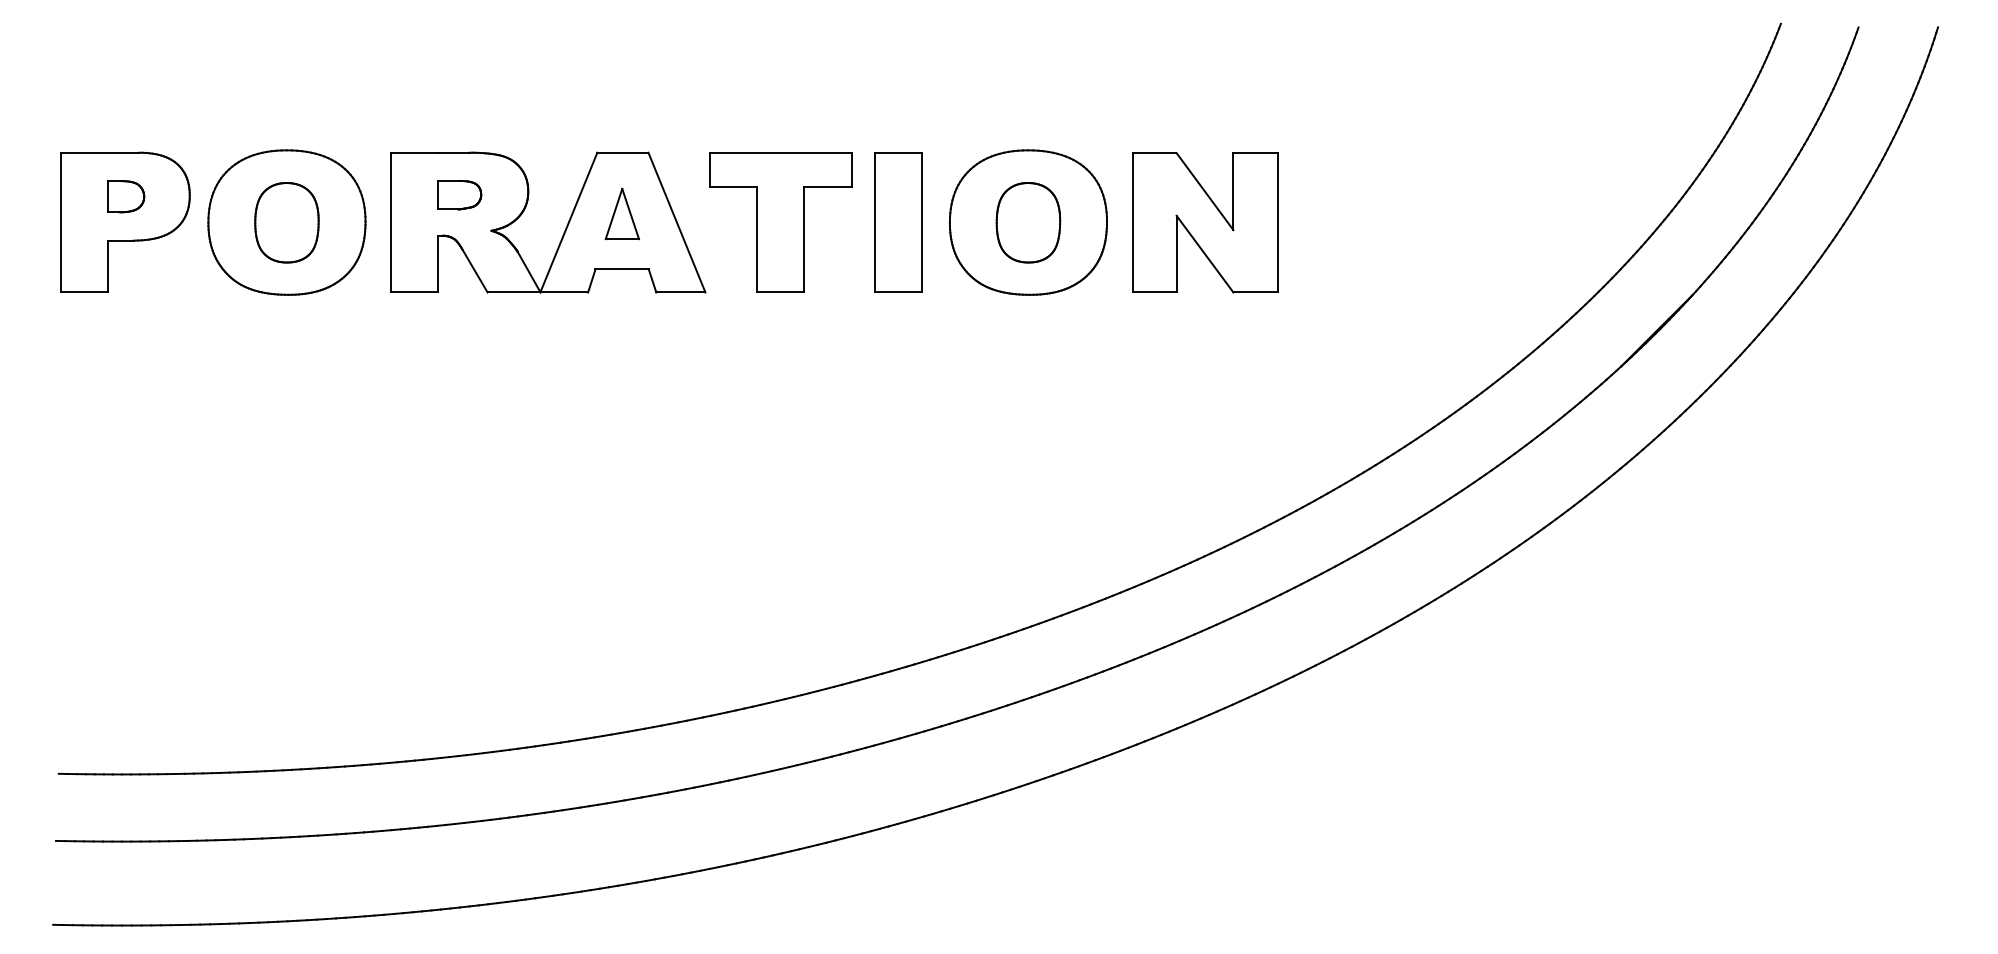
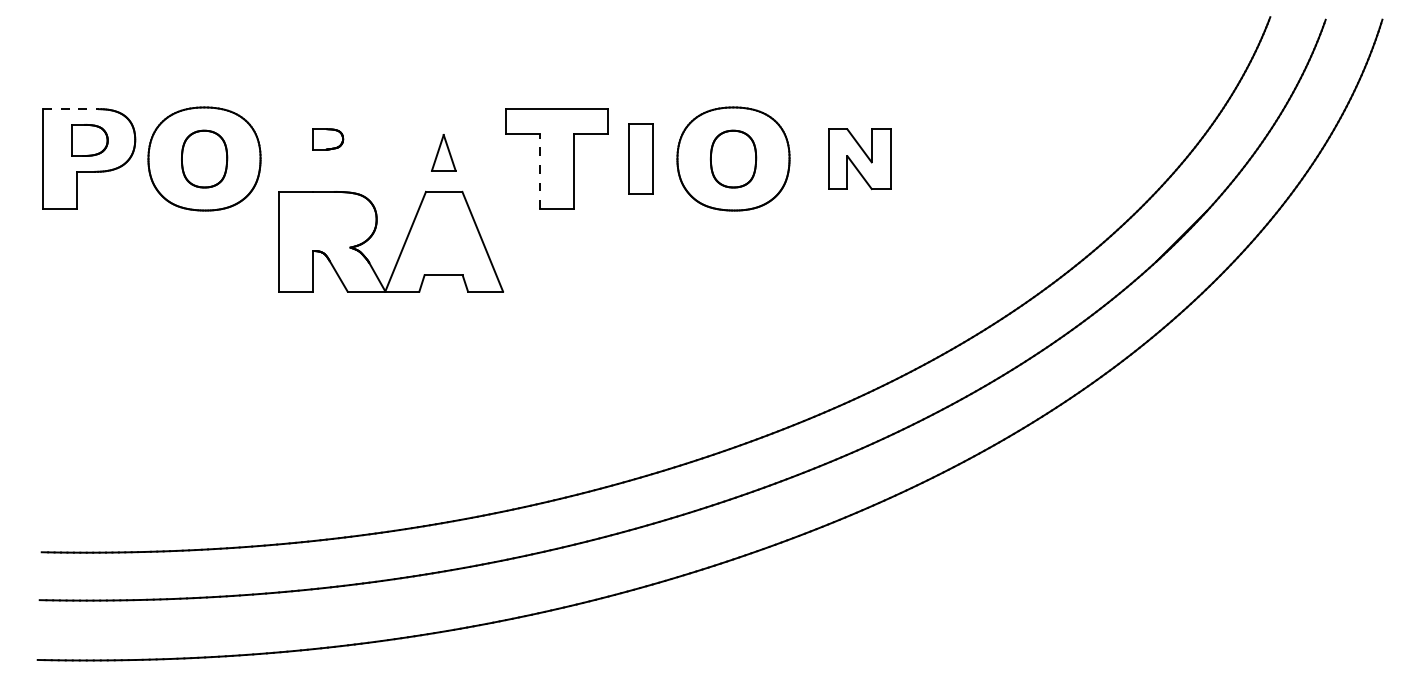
line: (100, 152) -> (71, 109), solid -> dashed
part: (126, 196) -> (90, 140), size x1.4
part: (898, 222) -> (640, 158), size x0.7
part: (1205, 222) -> (859, 158), size x0.6
part: (565, 227) -> (403, 245), moved
line: (757, 239) -> (540, 171), solid -> dashed

